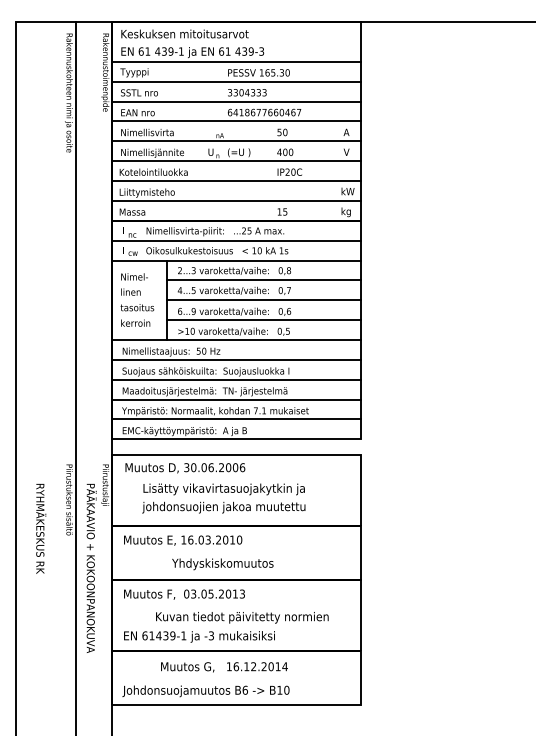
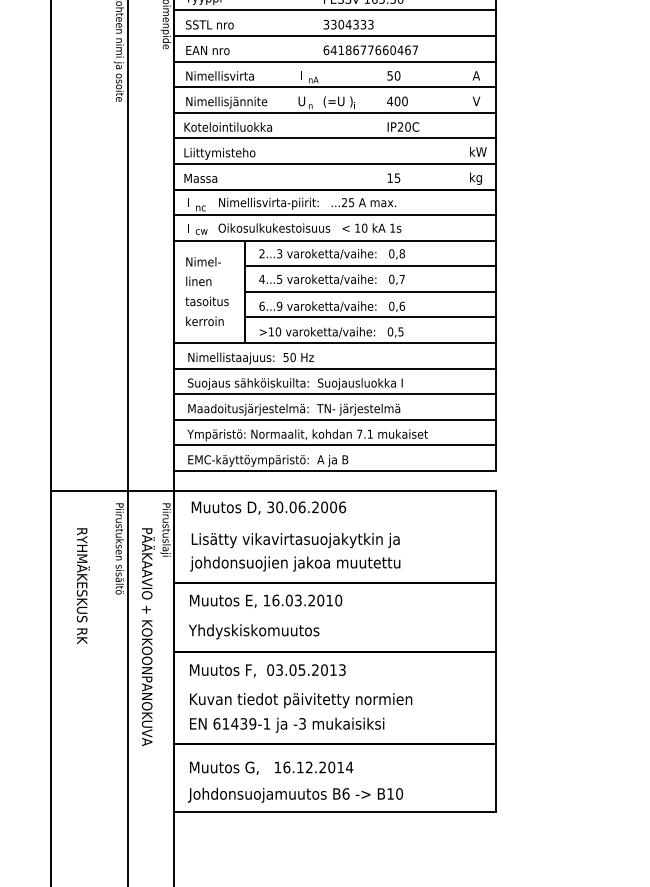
line: (63, 454) -> (112, 490), added
text: (223, 498) -> (294, 552), moved
text: (222, 564) -> (253, 632), moved
text: (242, 617) -> (301, 700), moved
text: (224, 667) -> (271, 768), moved

